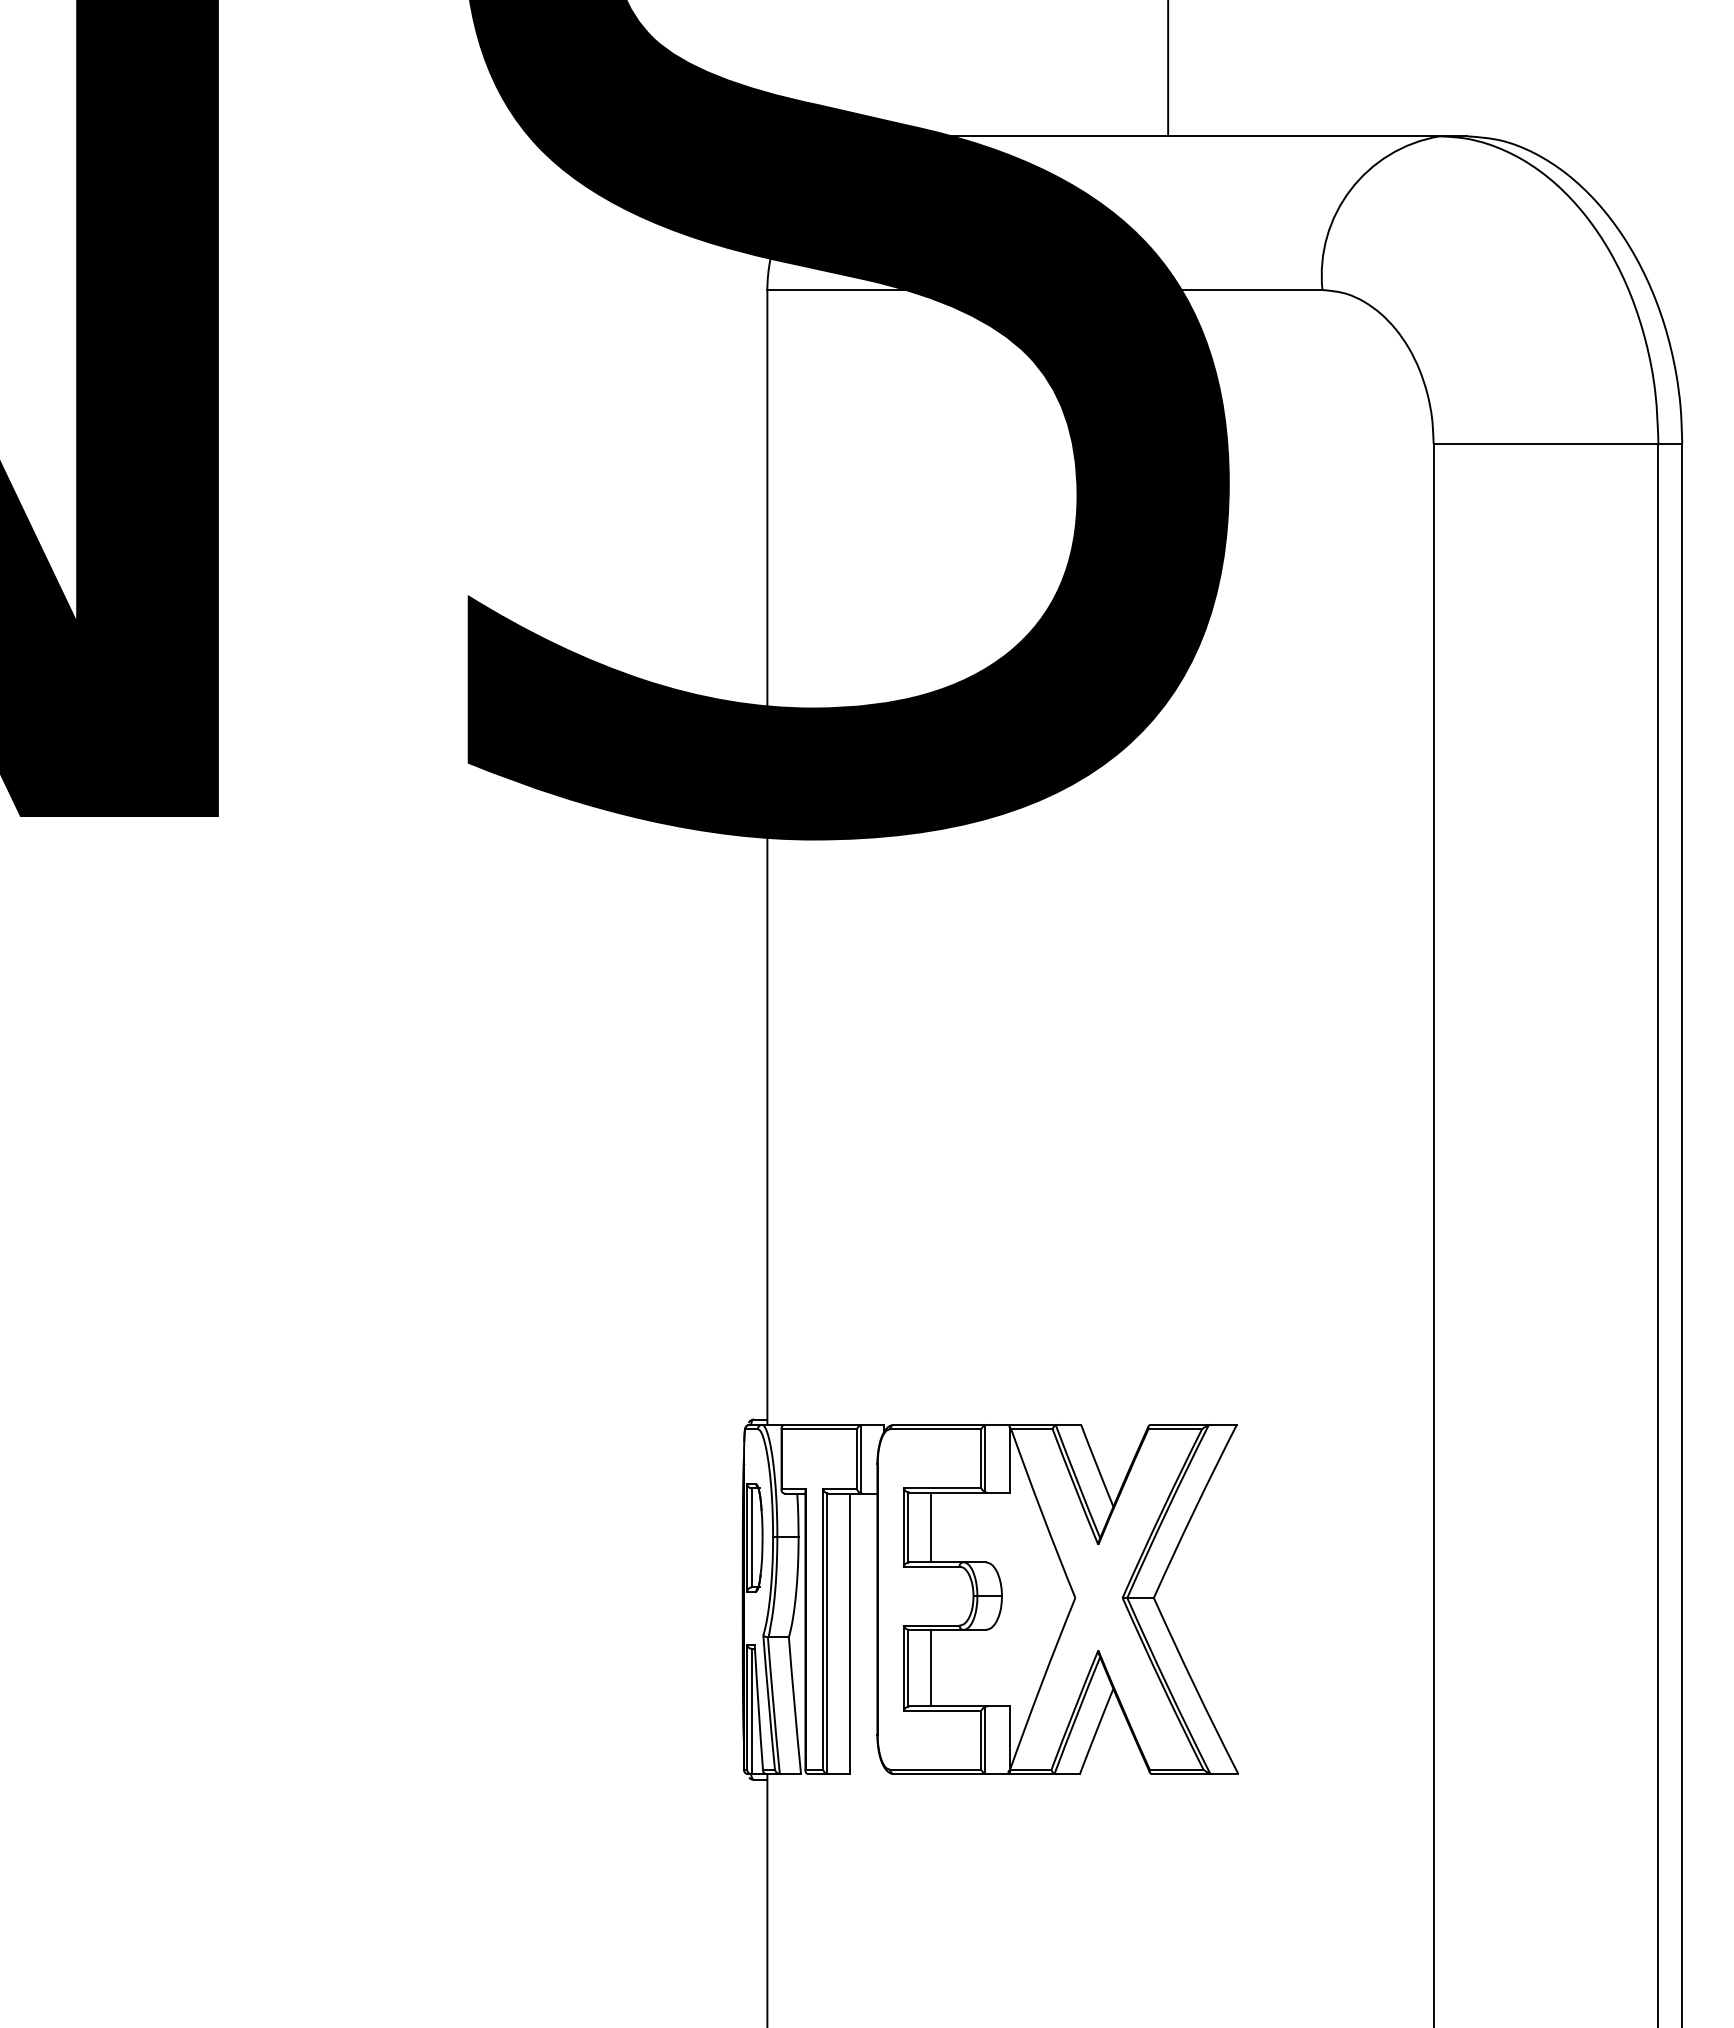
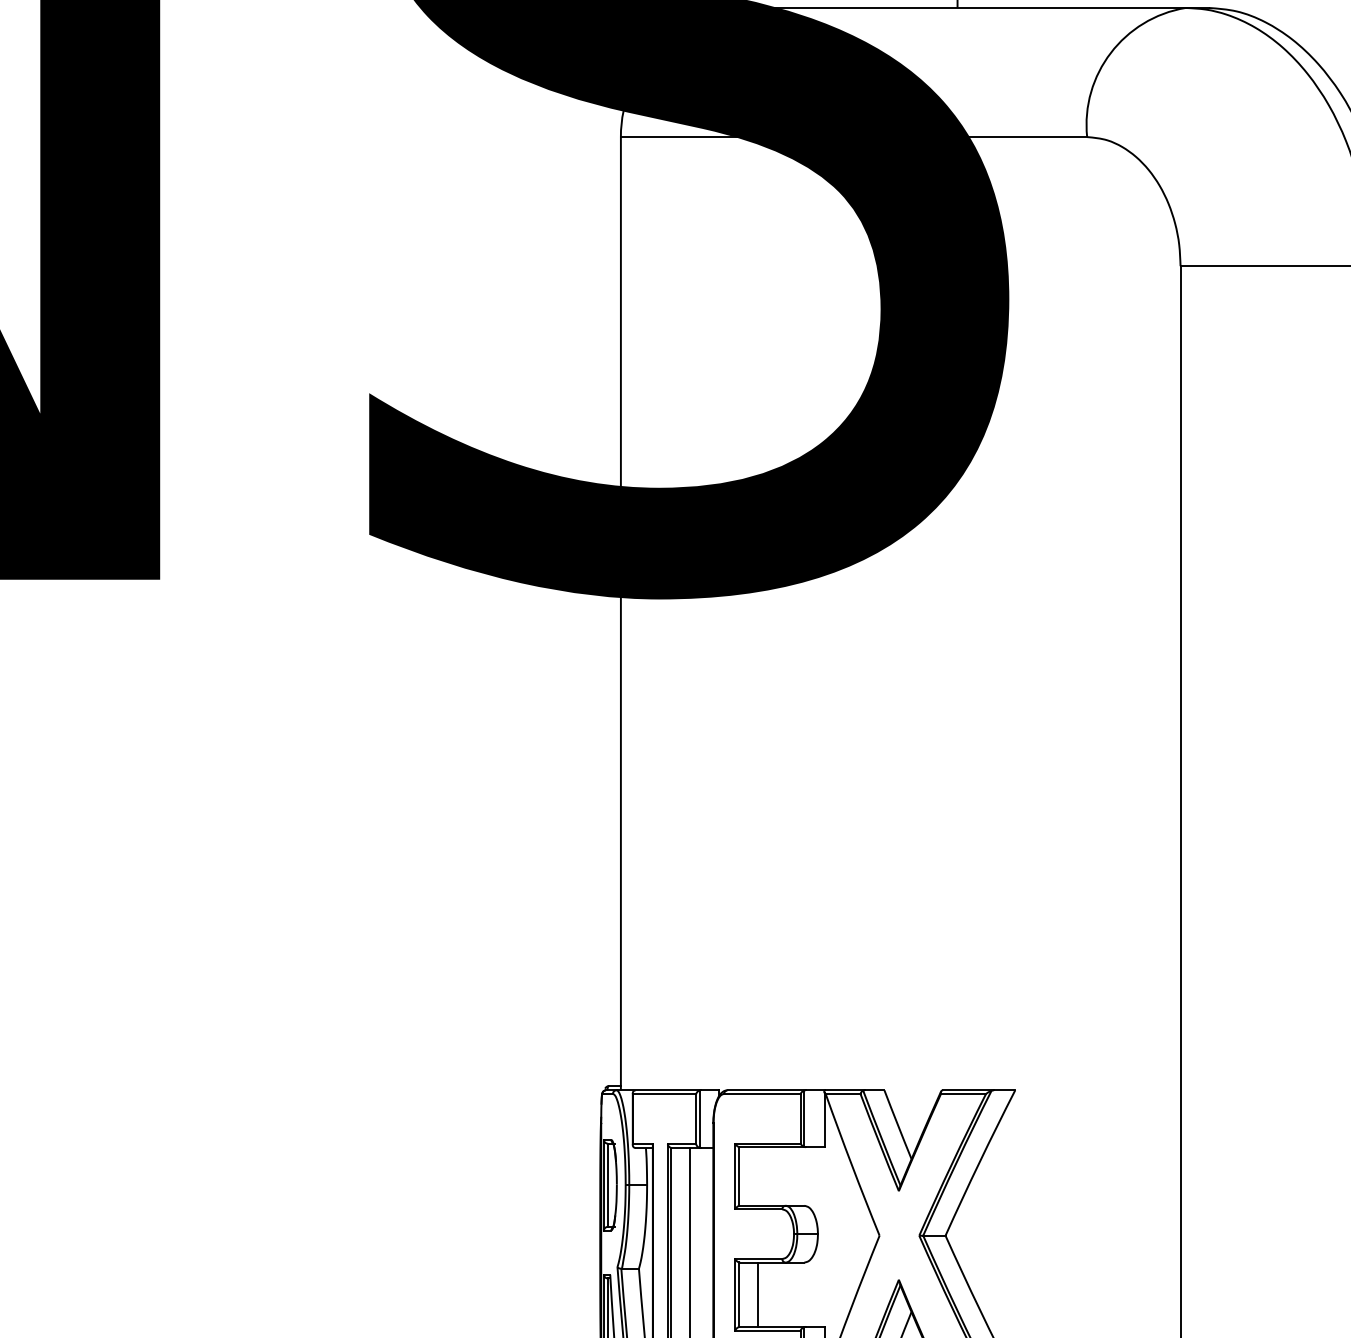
line: (931, 1527) -> (758, 1176), removed

